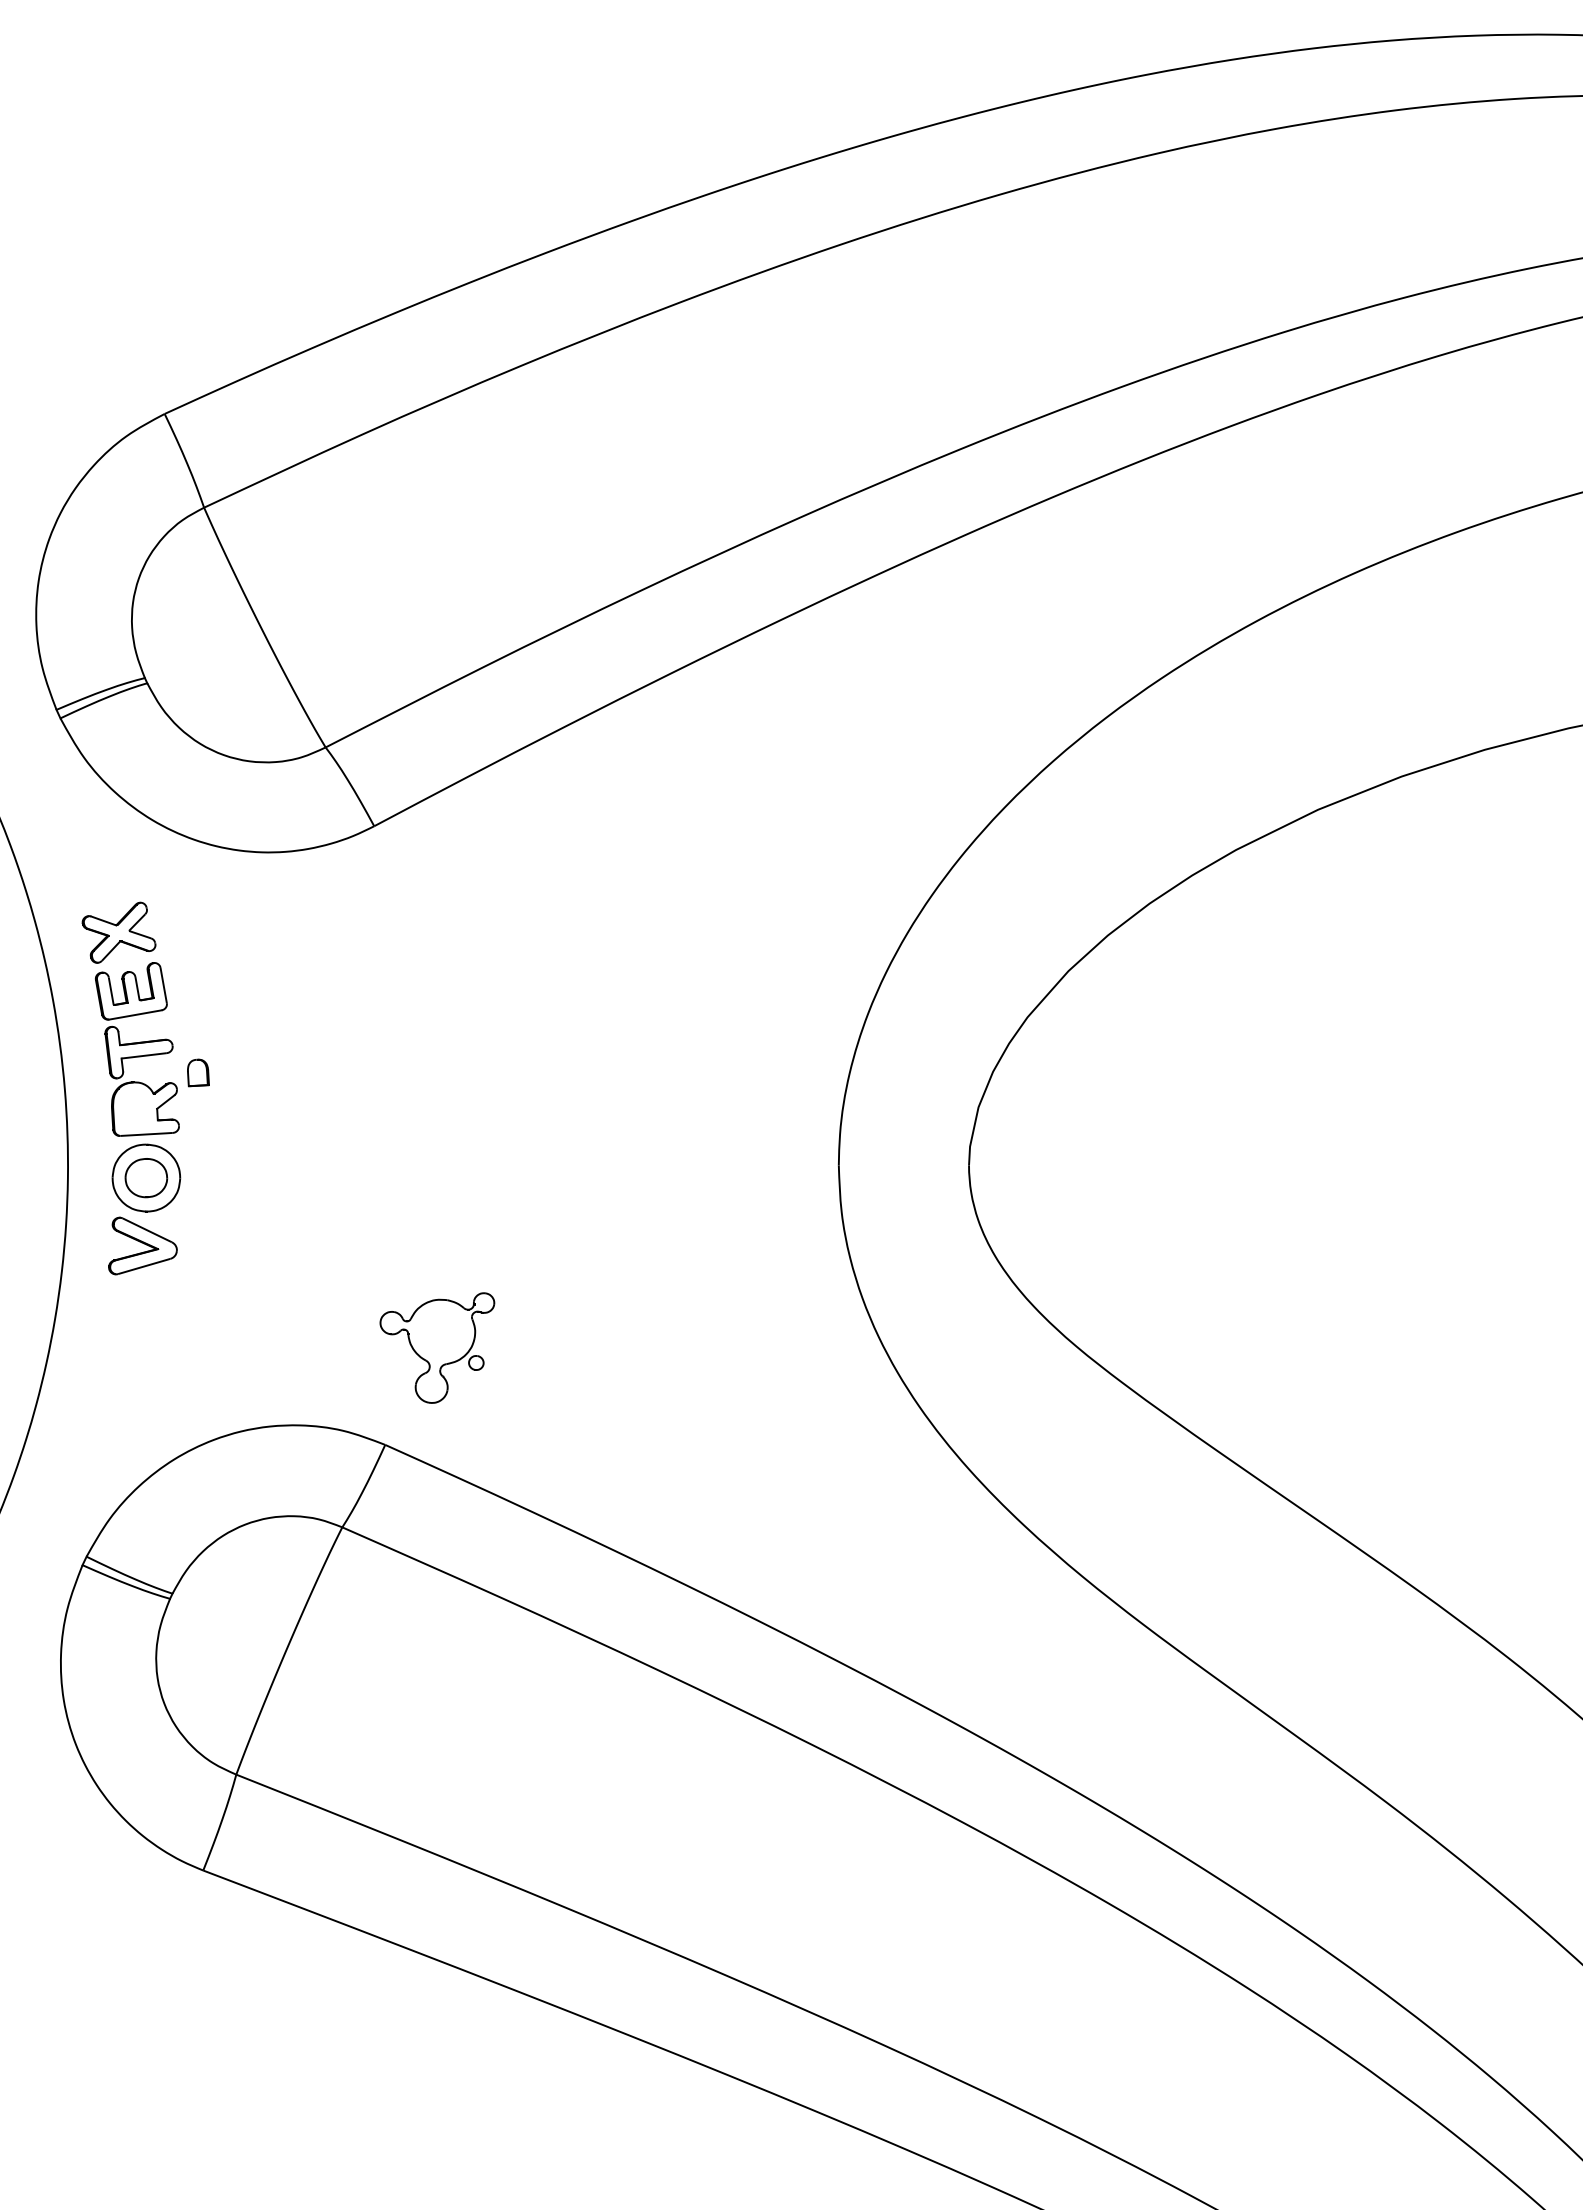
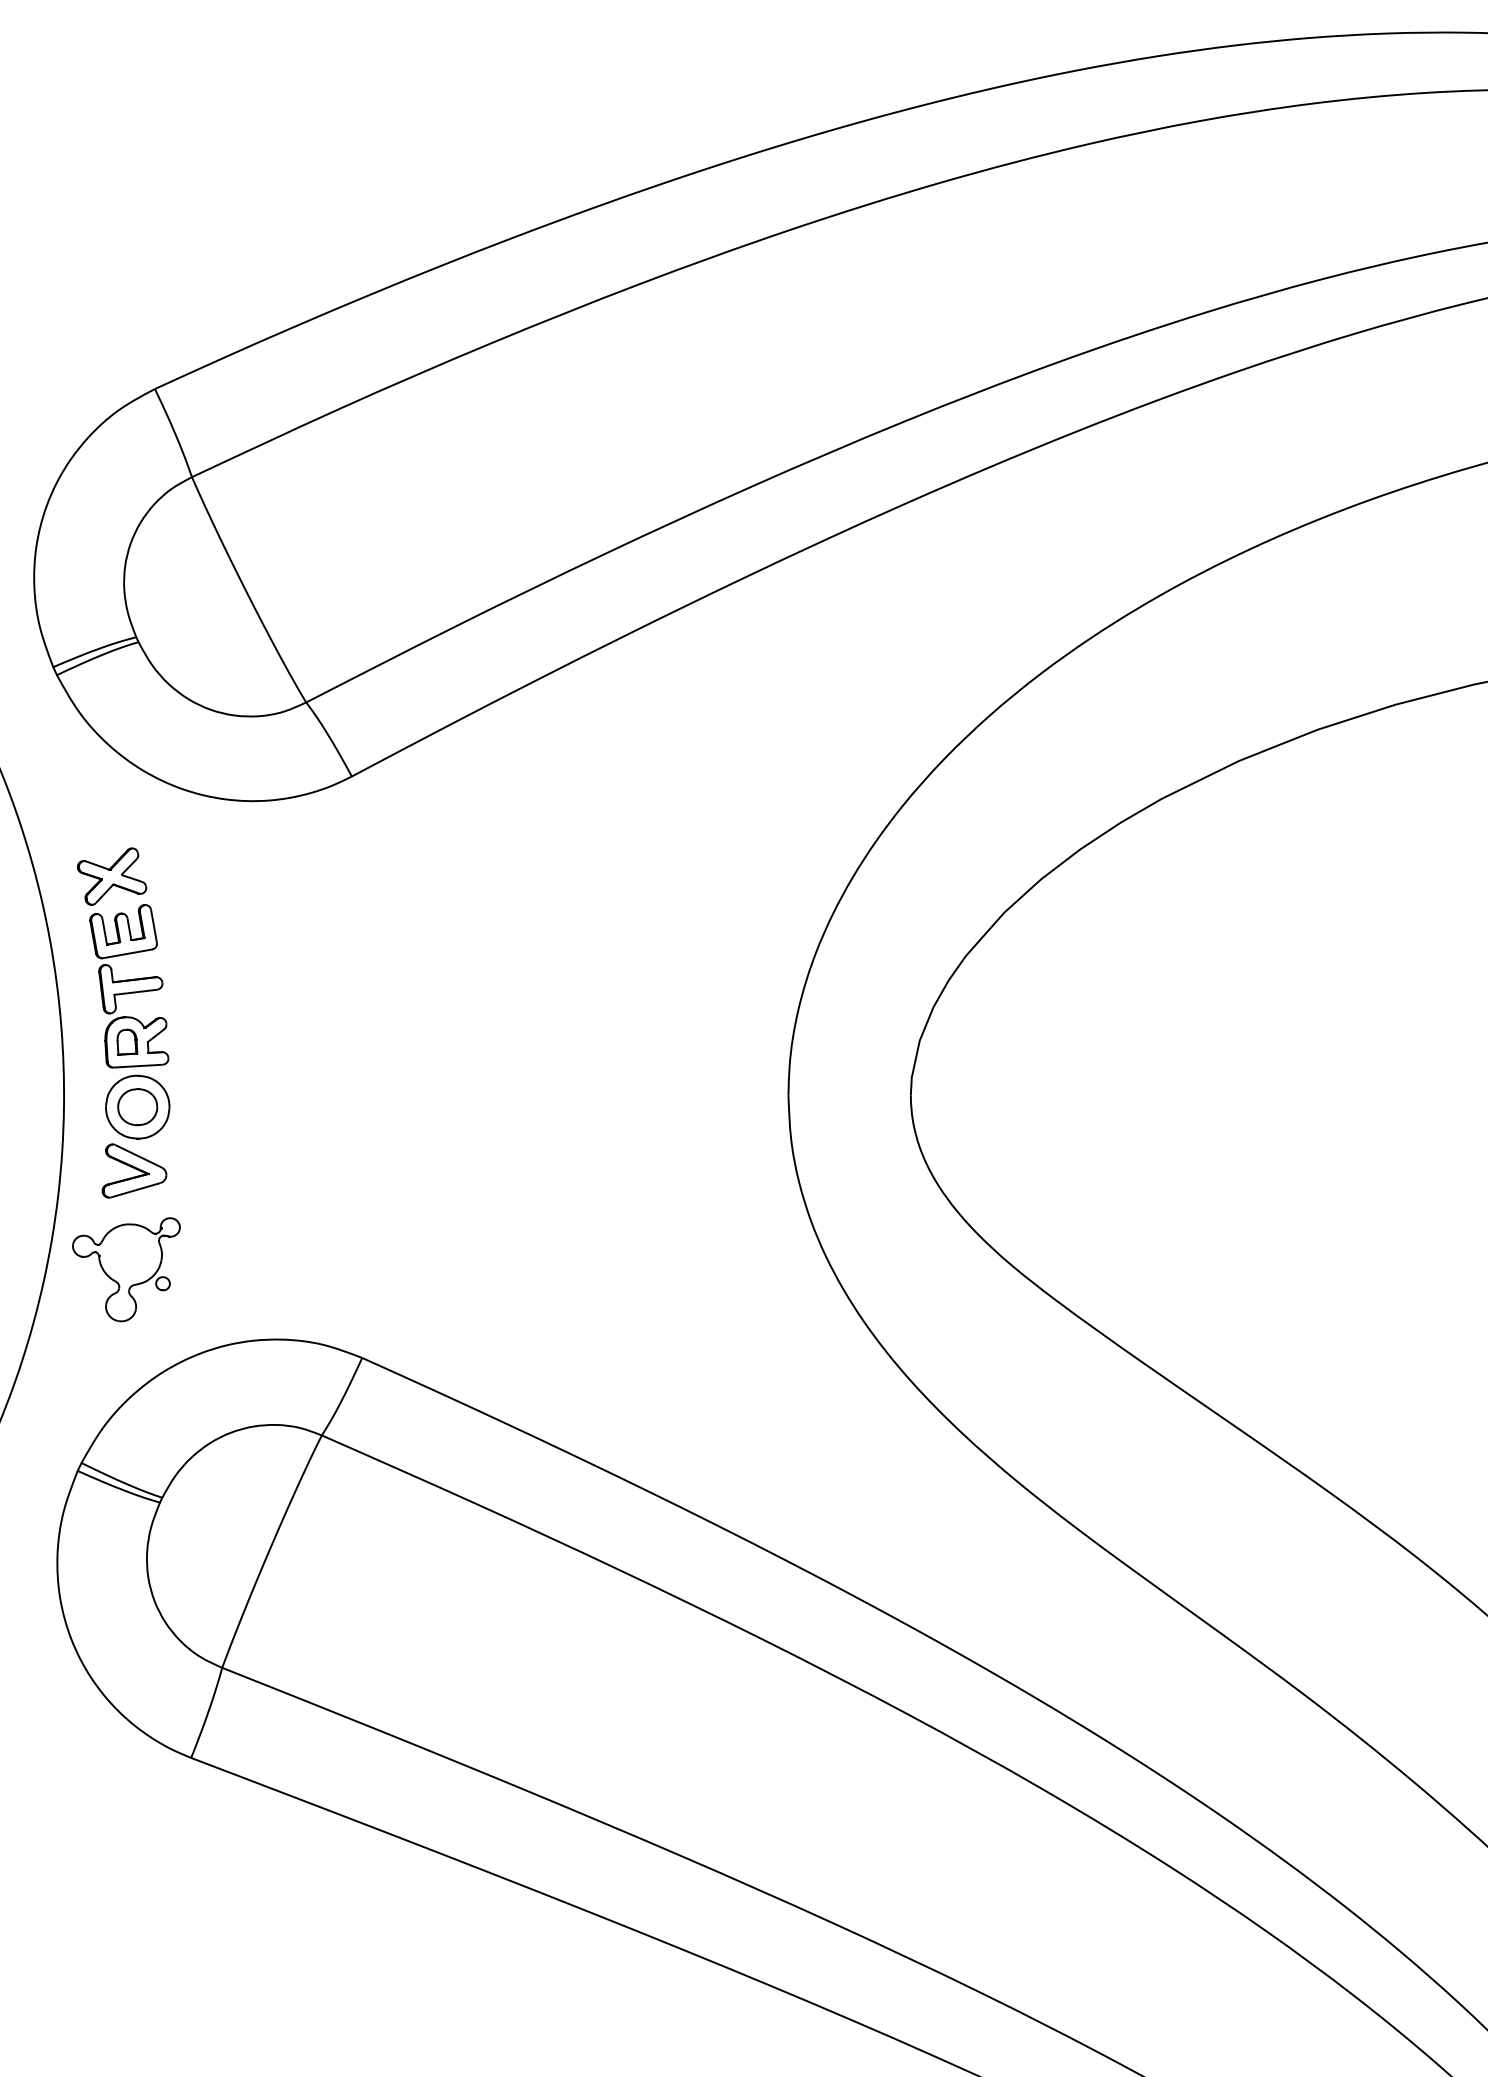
part: (198, 1072) -> (127, 1041), moved
part: (437, 1347) -> (126, 1269), moved

